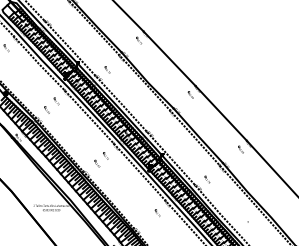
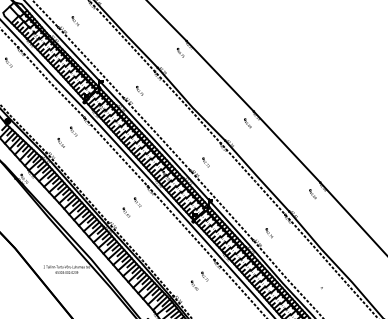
part: (58, 16) -> (75, 21), added
part: (158, 125) -> (205, 162), added
part: (149, 220) -> (194, 285), added

